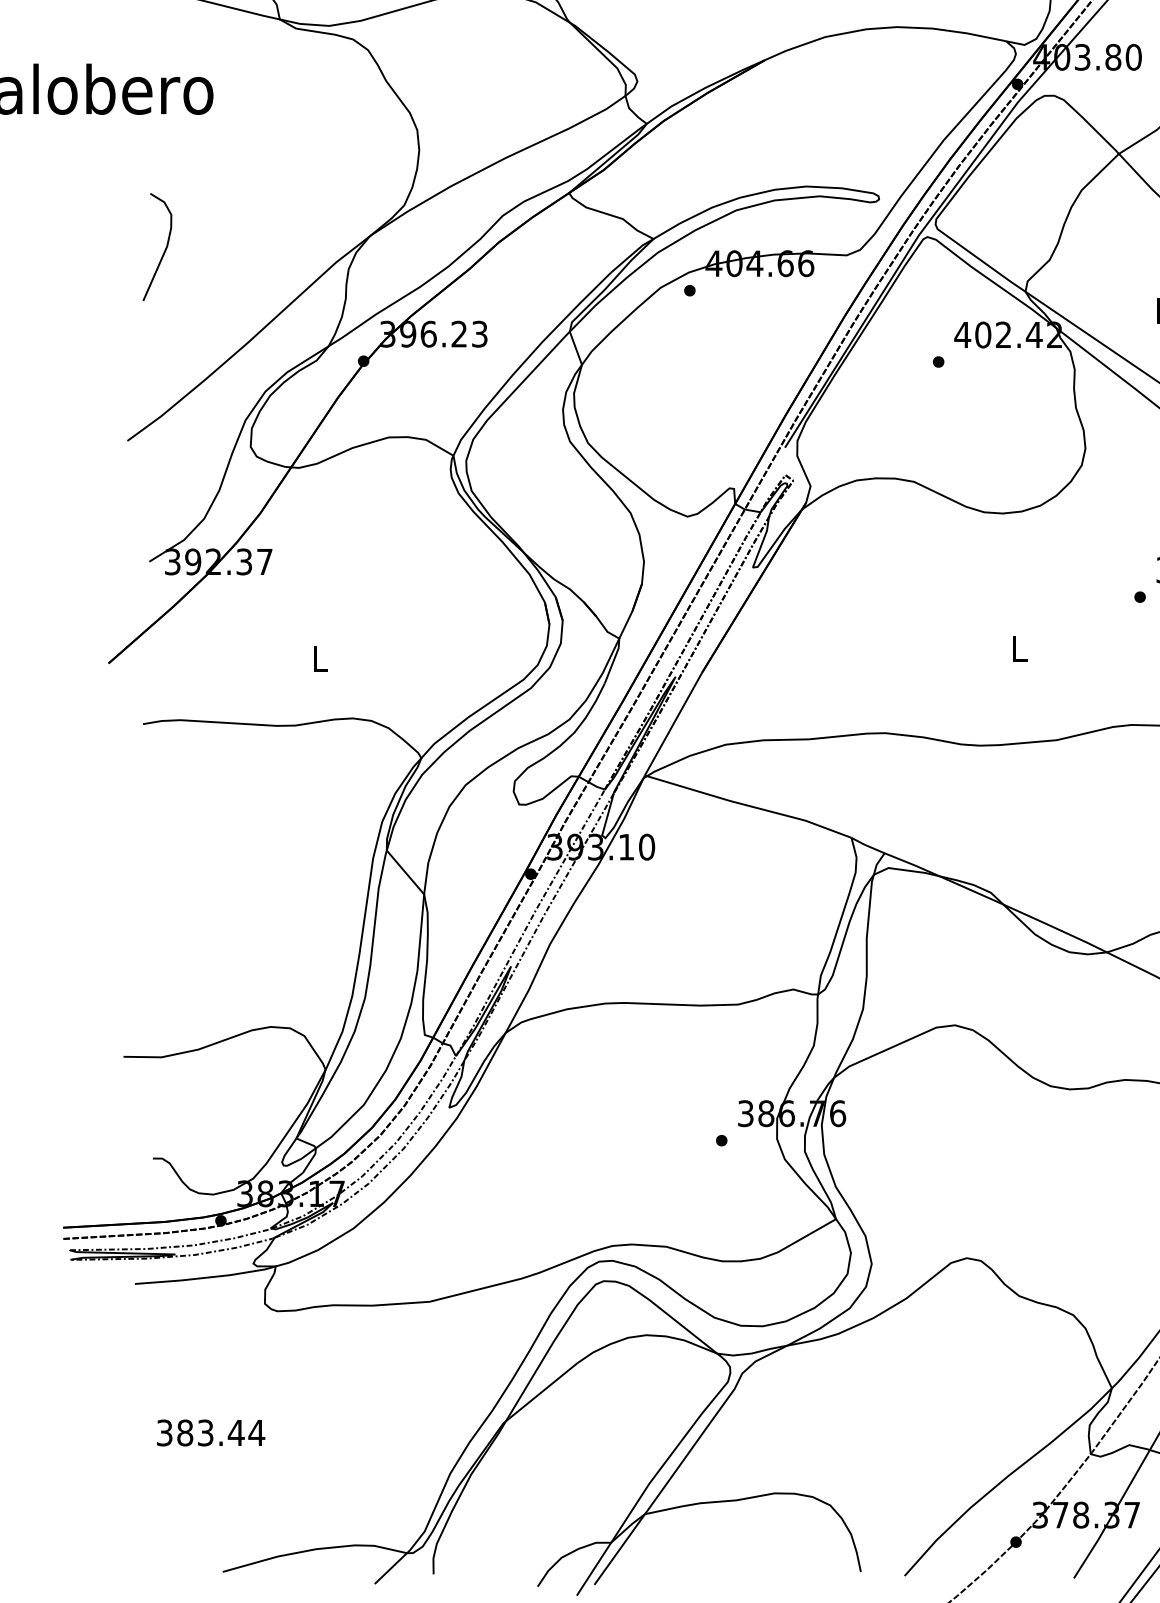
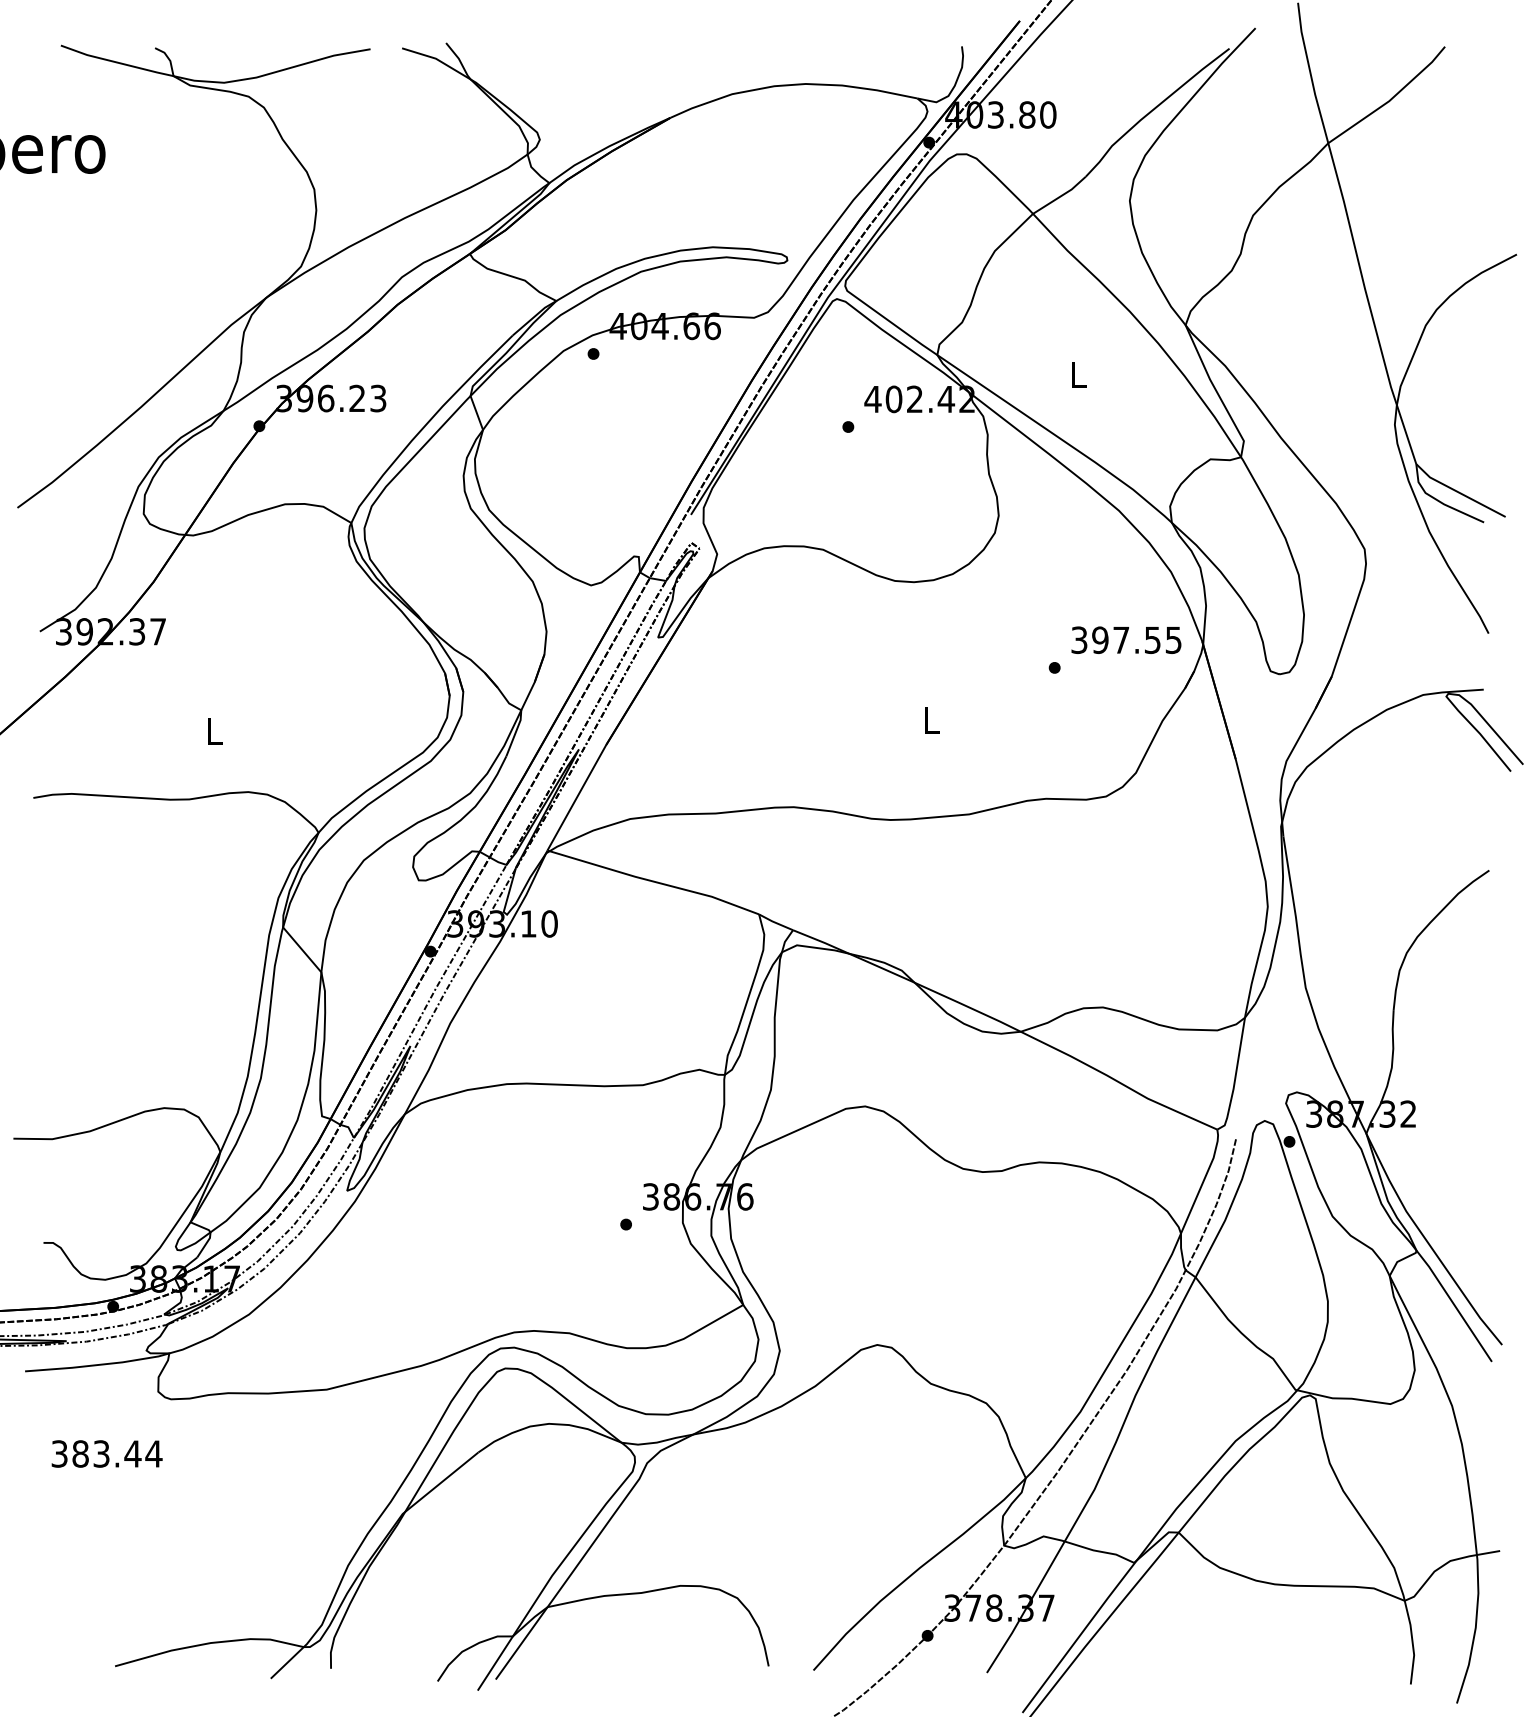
curve: (164, 249) -> (55, 311), removed
text: (210, 1432) -> (106, 1453), moved

